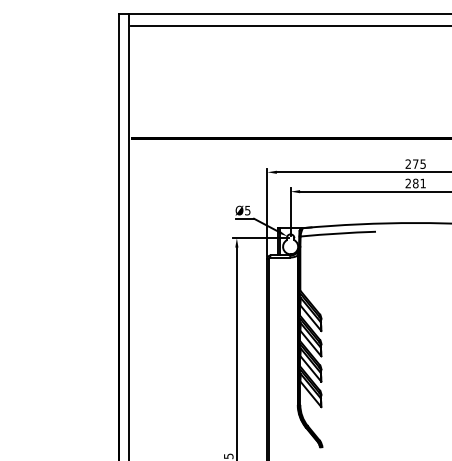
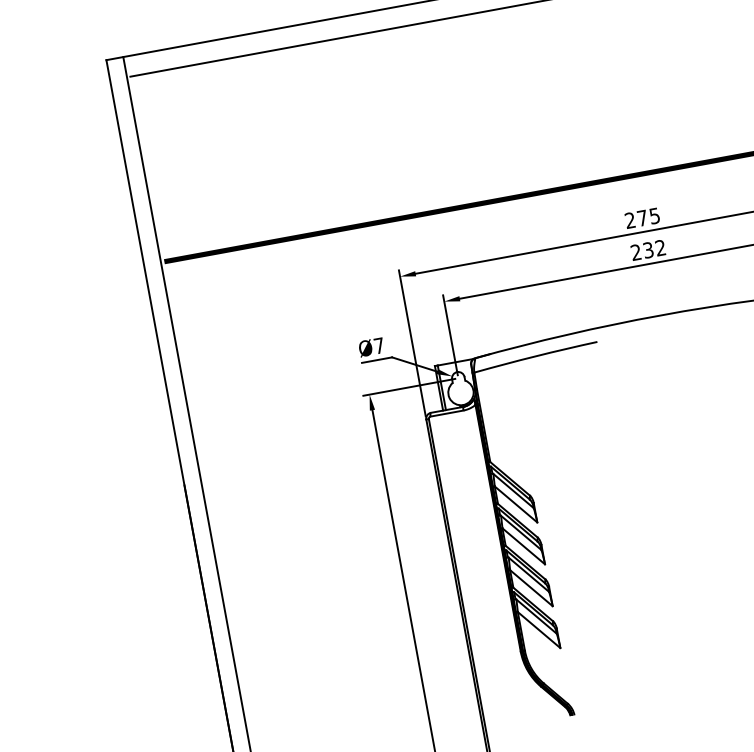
text: (419, 183) -> (654, 249), 281 -> 232
text: (247, 210) -> (378, 345), Ø5 -> Ø7

